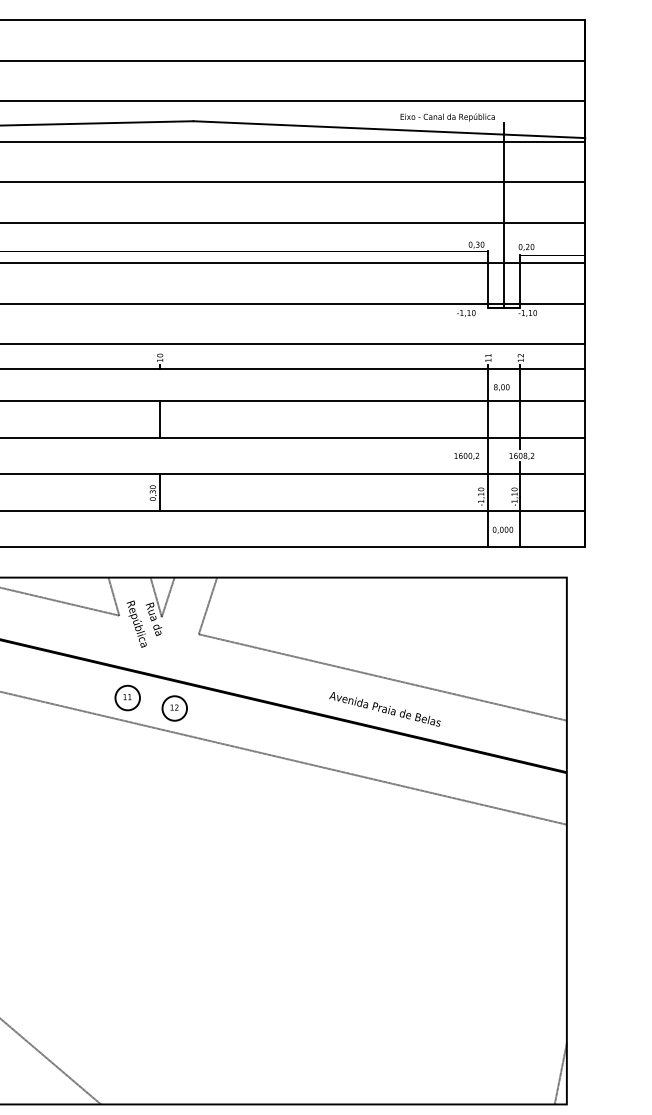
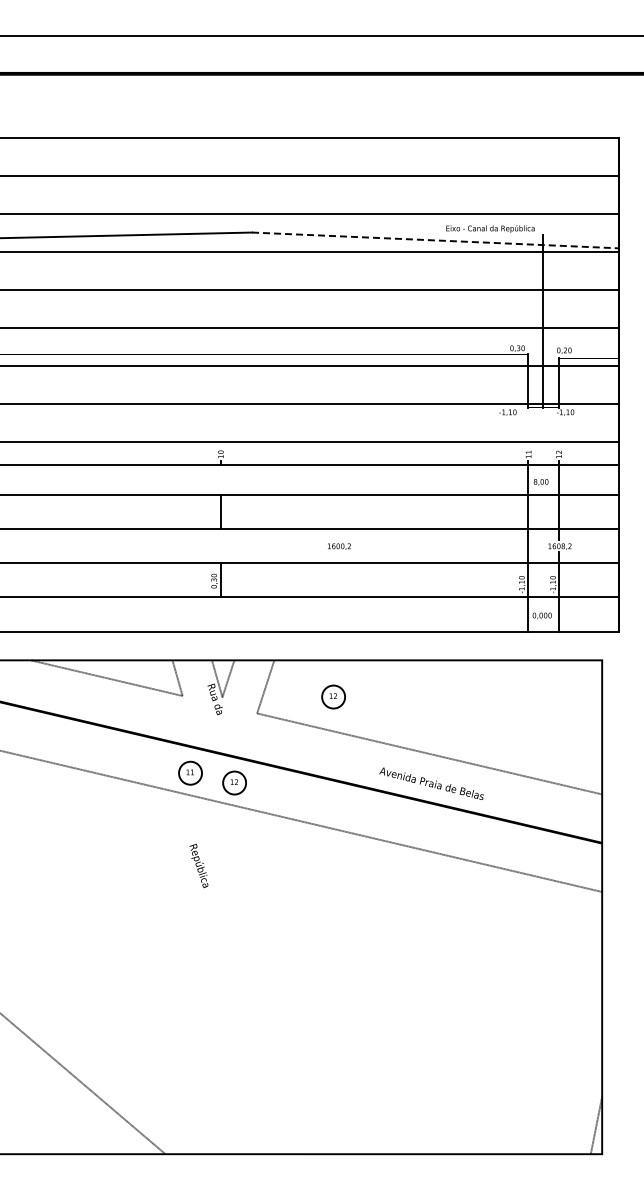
line: (389, 129) -> (435, 240), solid -> dashed
text: (466, 456) -> (339, 546), moved
part: (280, 616) -> (333, 696), added
text: (136, 623) -> (198, 865), moved

